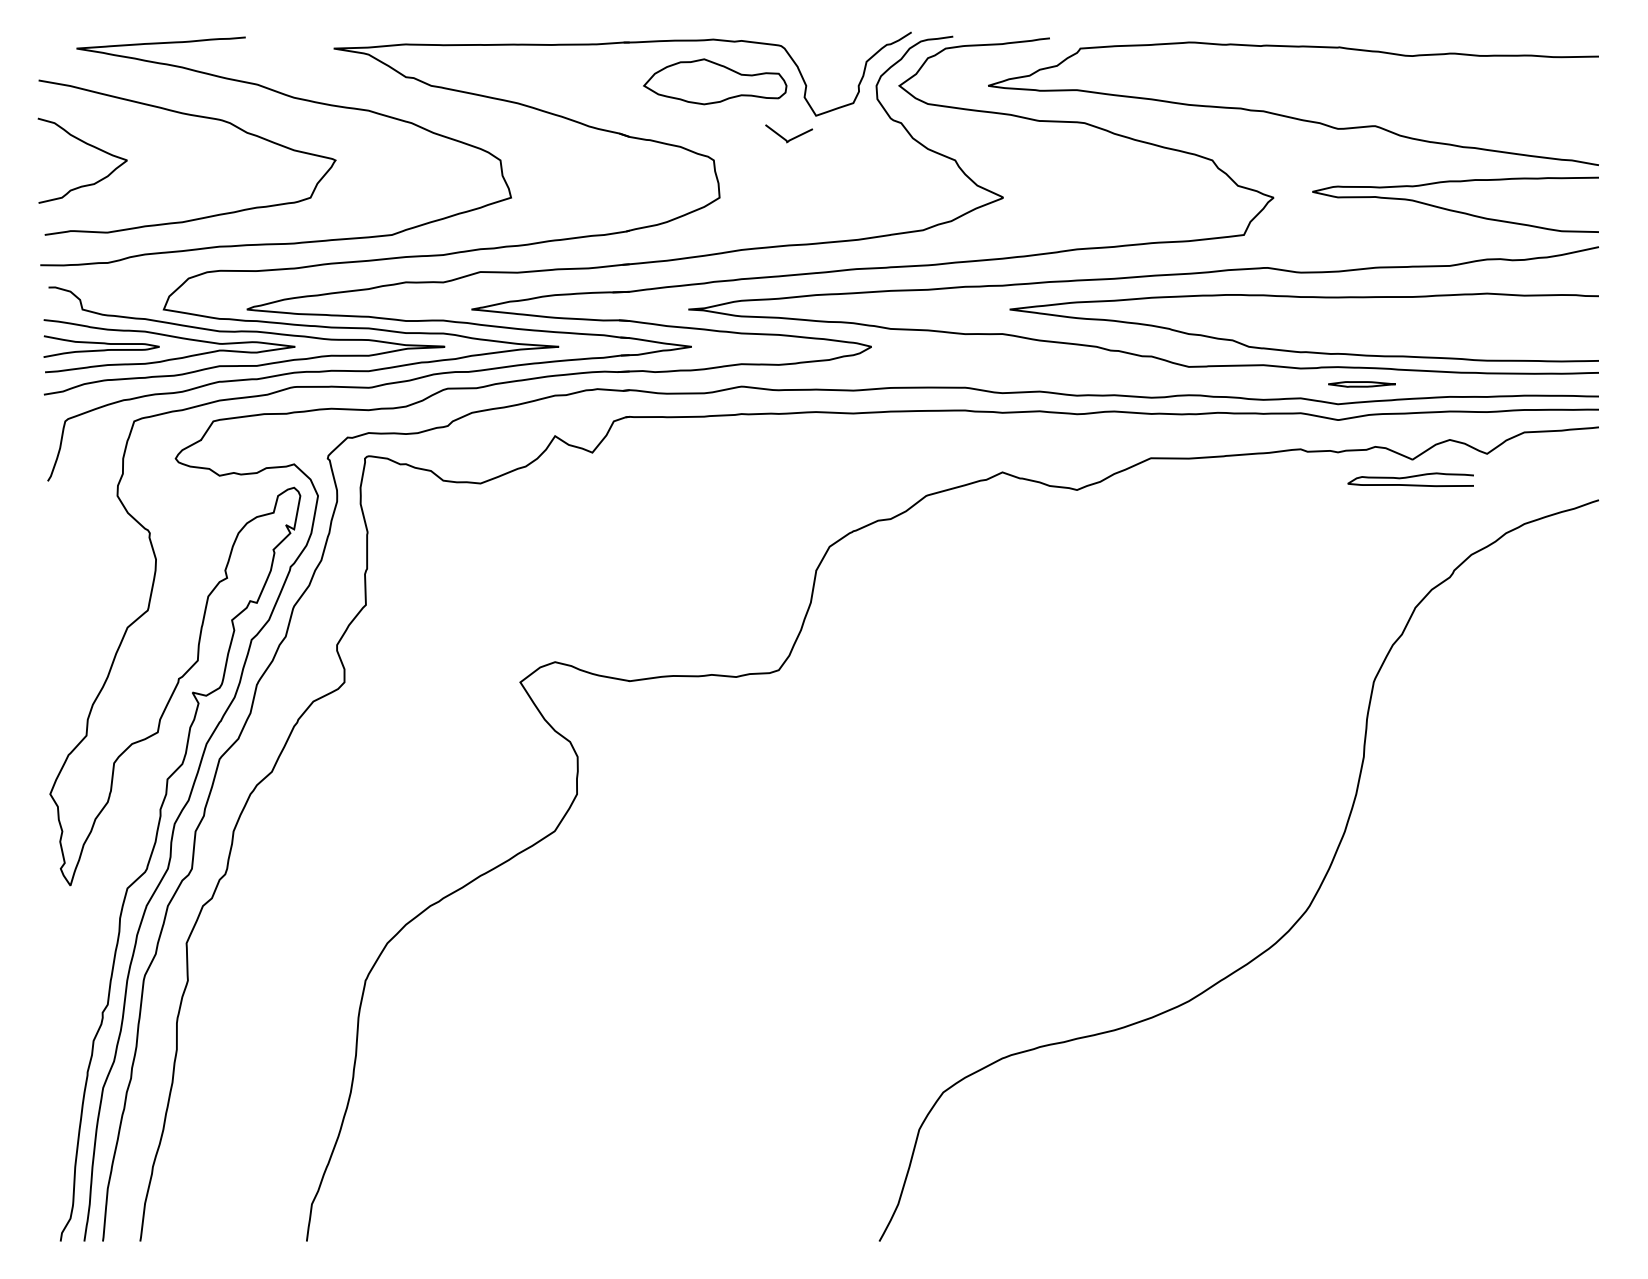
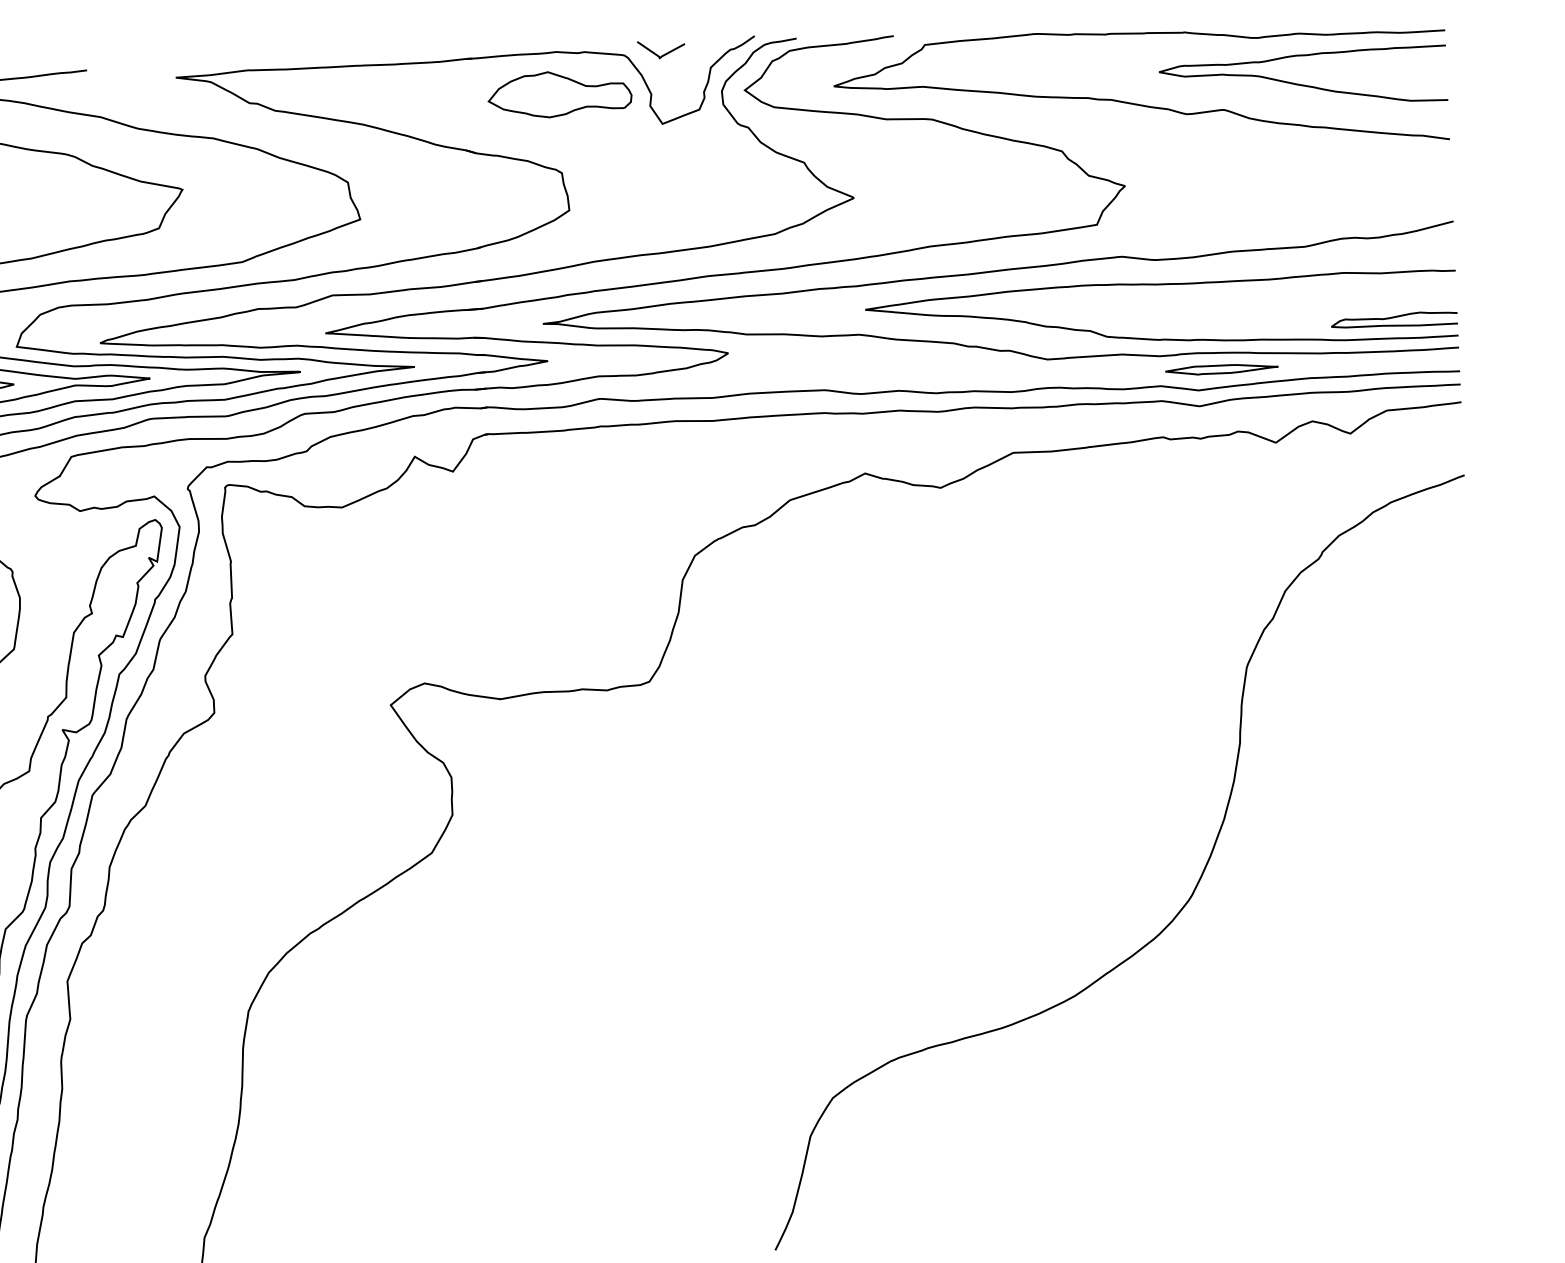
curve: (791, 138) -> (663, 54), moved
curve: (1452, 209) -> (1300, 83), moved
part: (1361, 384) -> (1221, 369), size x1.67
curve: (1410, 477) -> (1393, 317), moved

